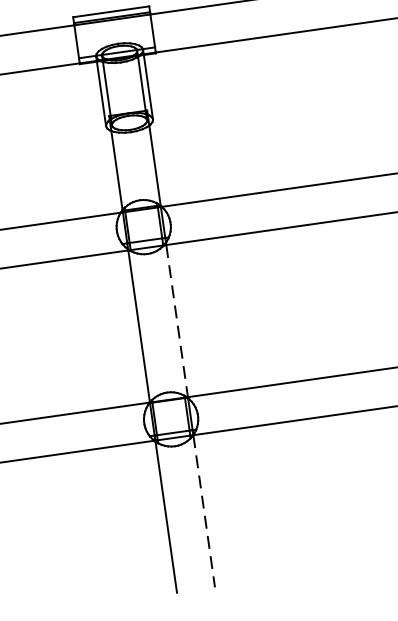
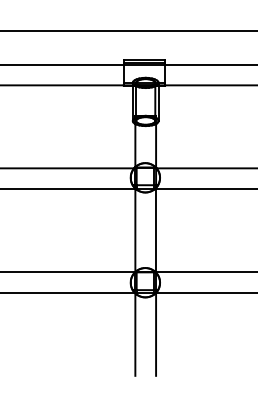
line: (178, 322) -> (156, 231), dashed -> solid
line: (204, 511) -> (156, 334), dashed -> solid

